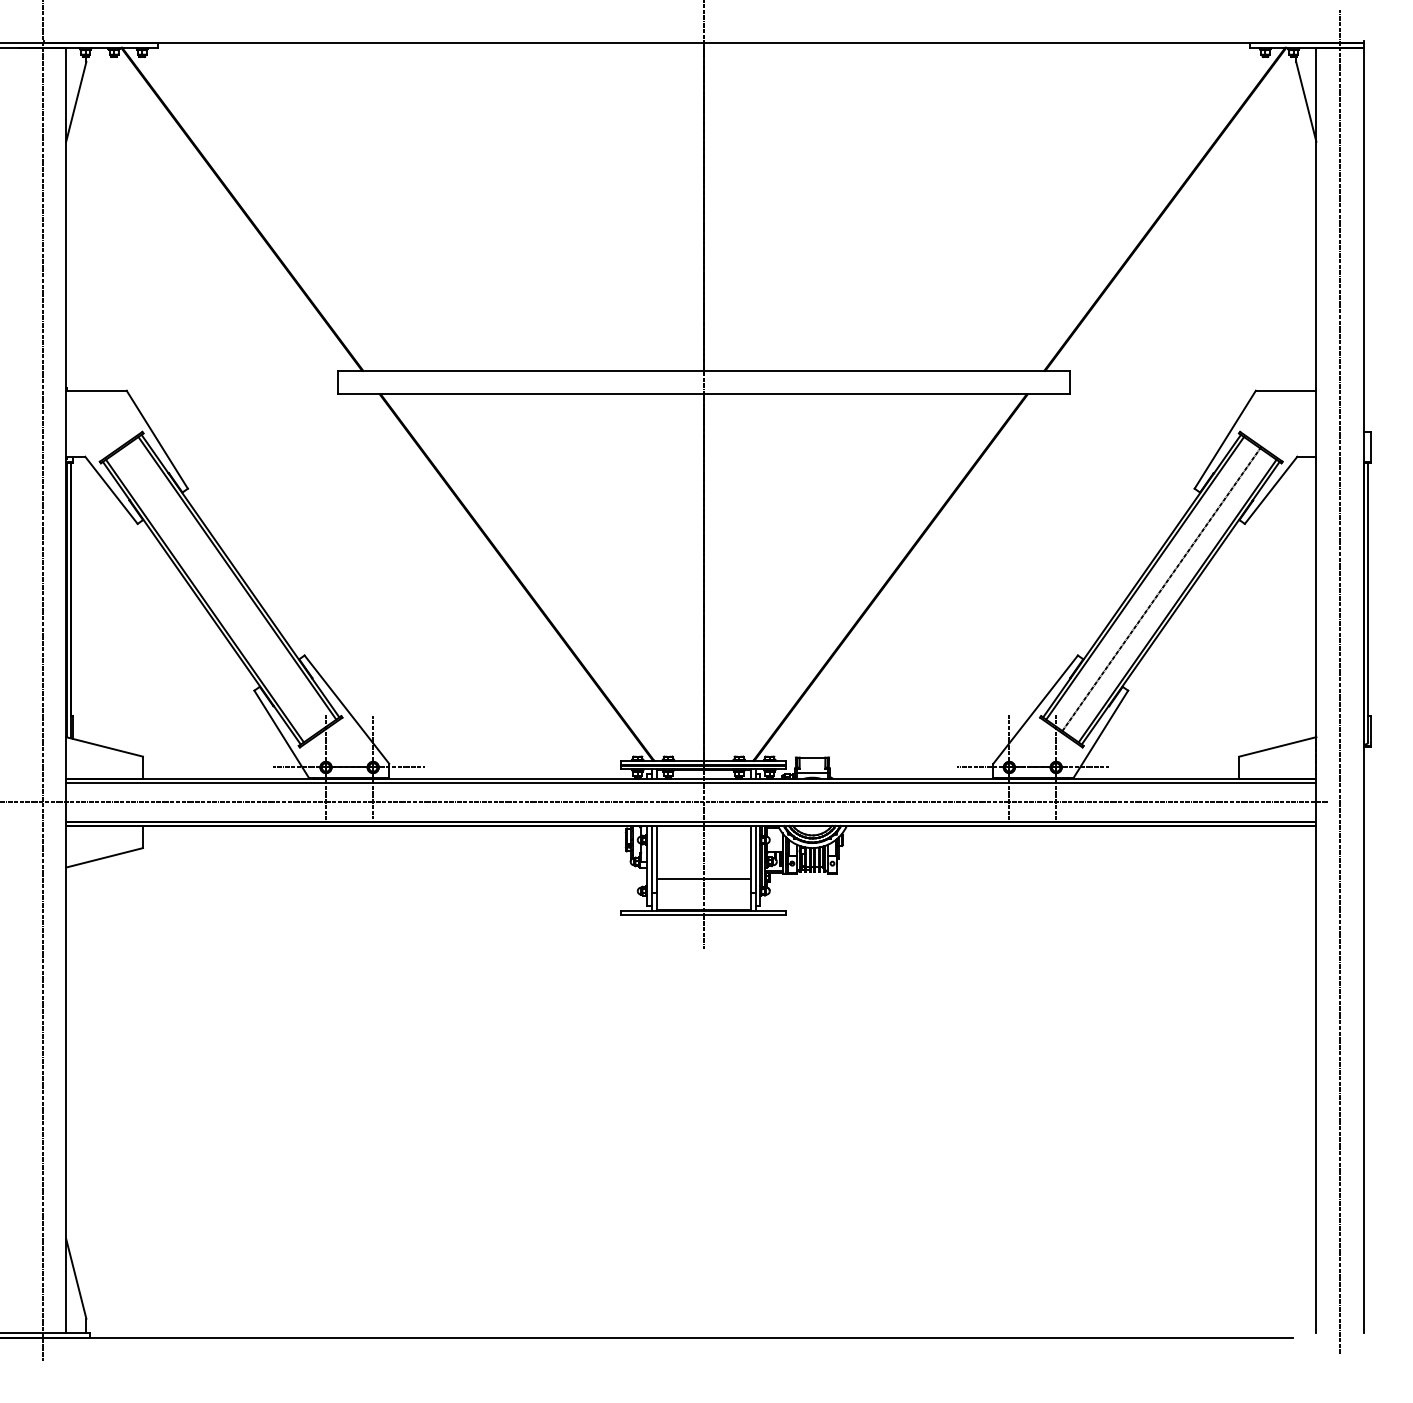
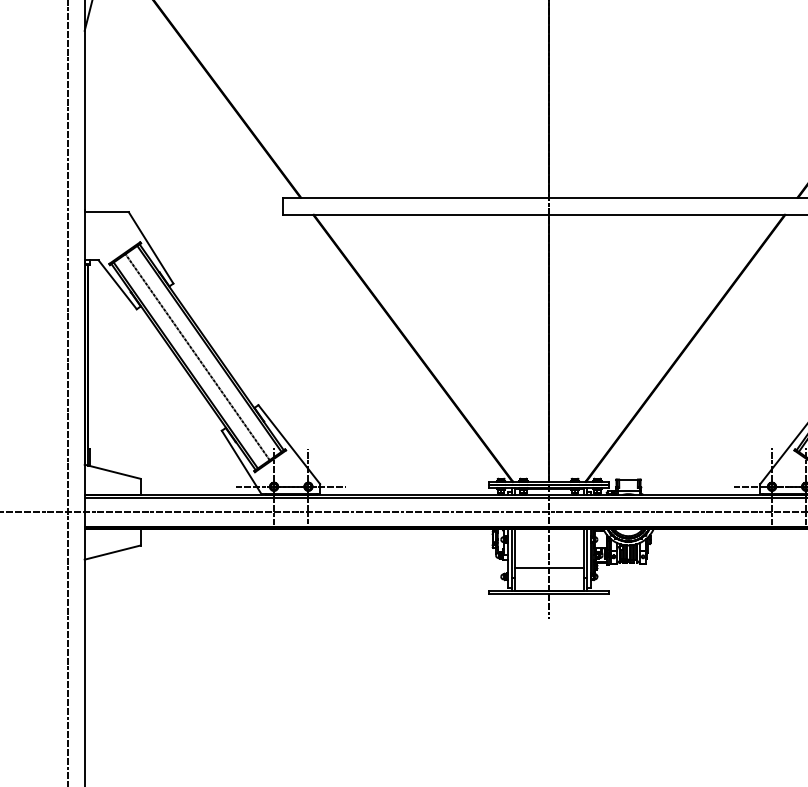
line: (221, 589) -> (197, 357), added

